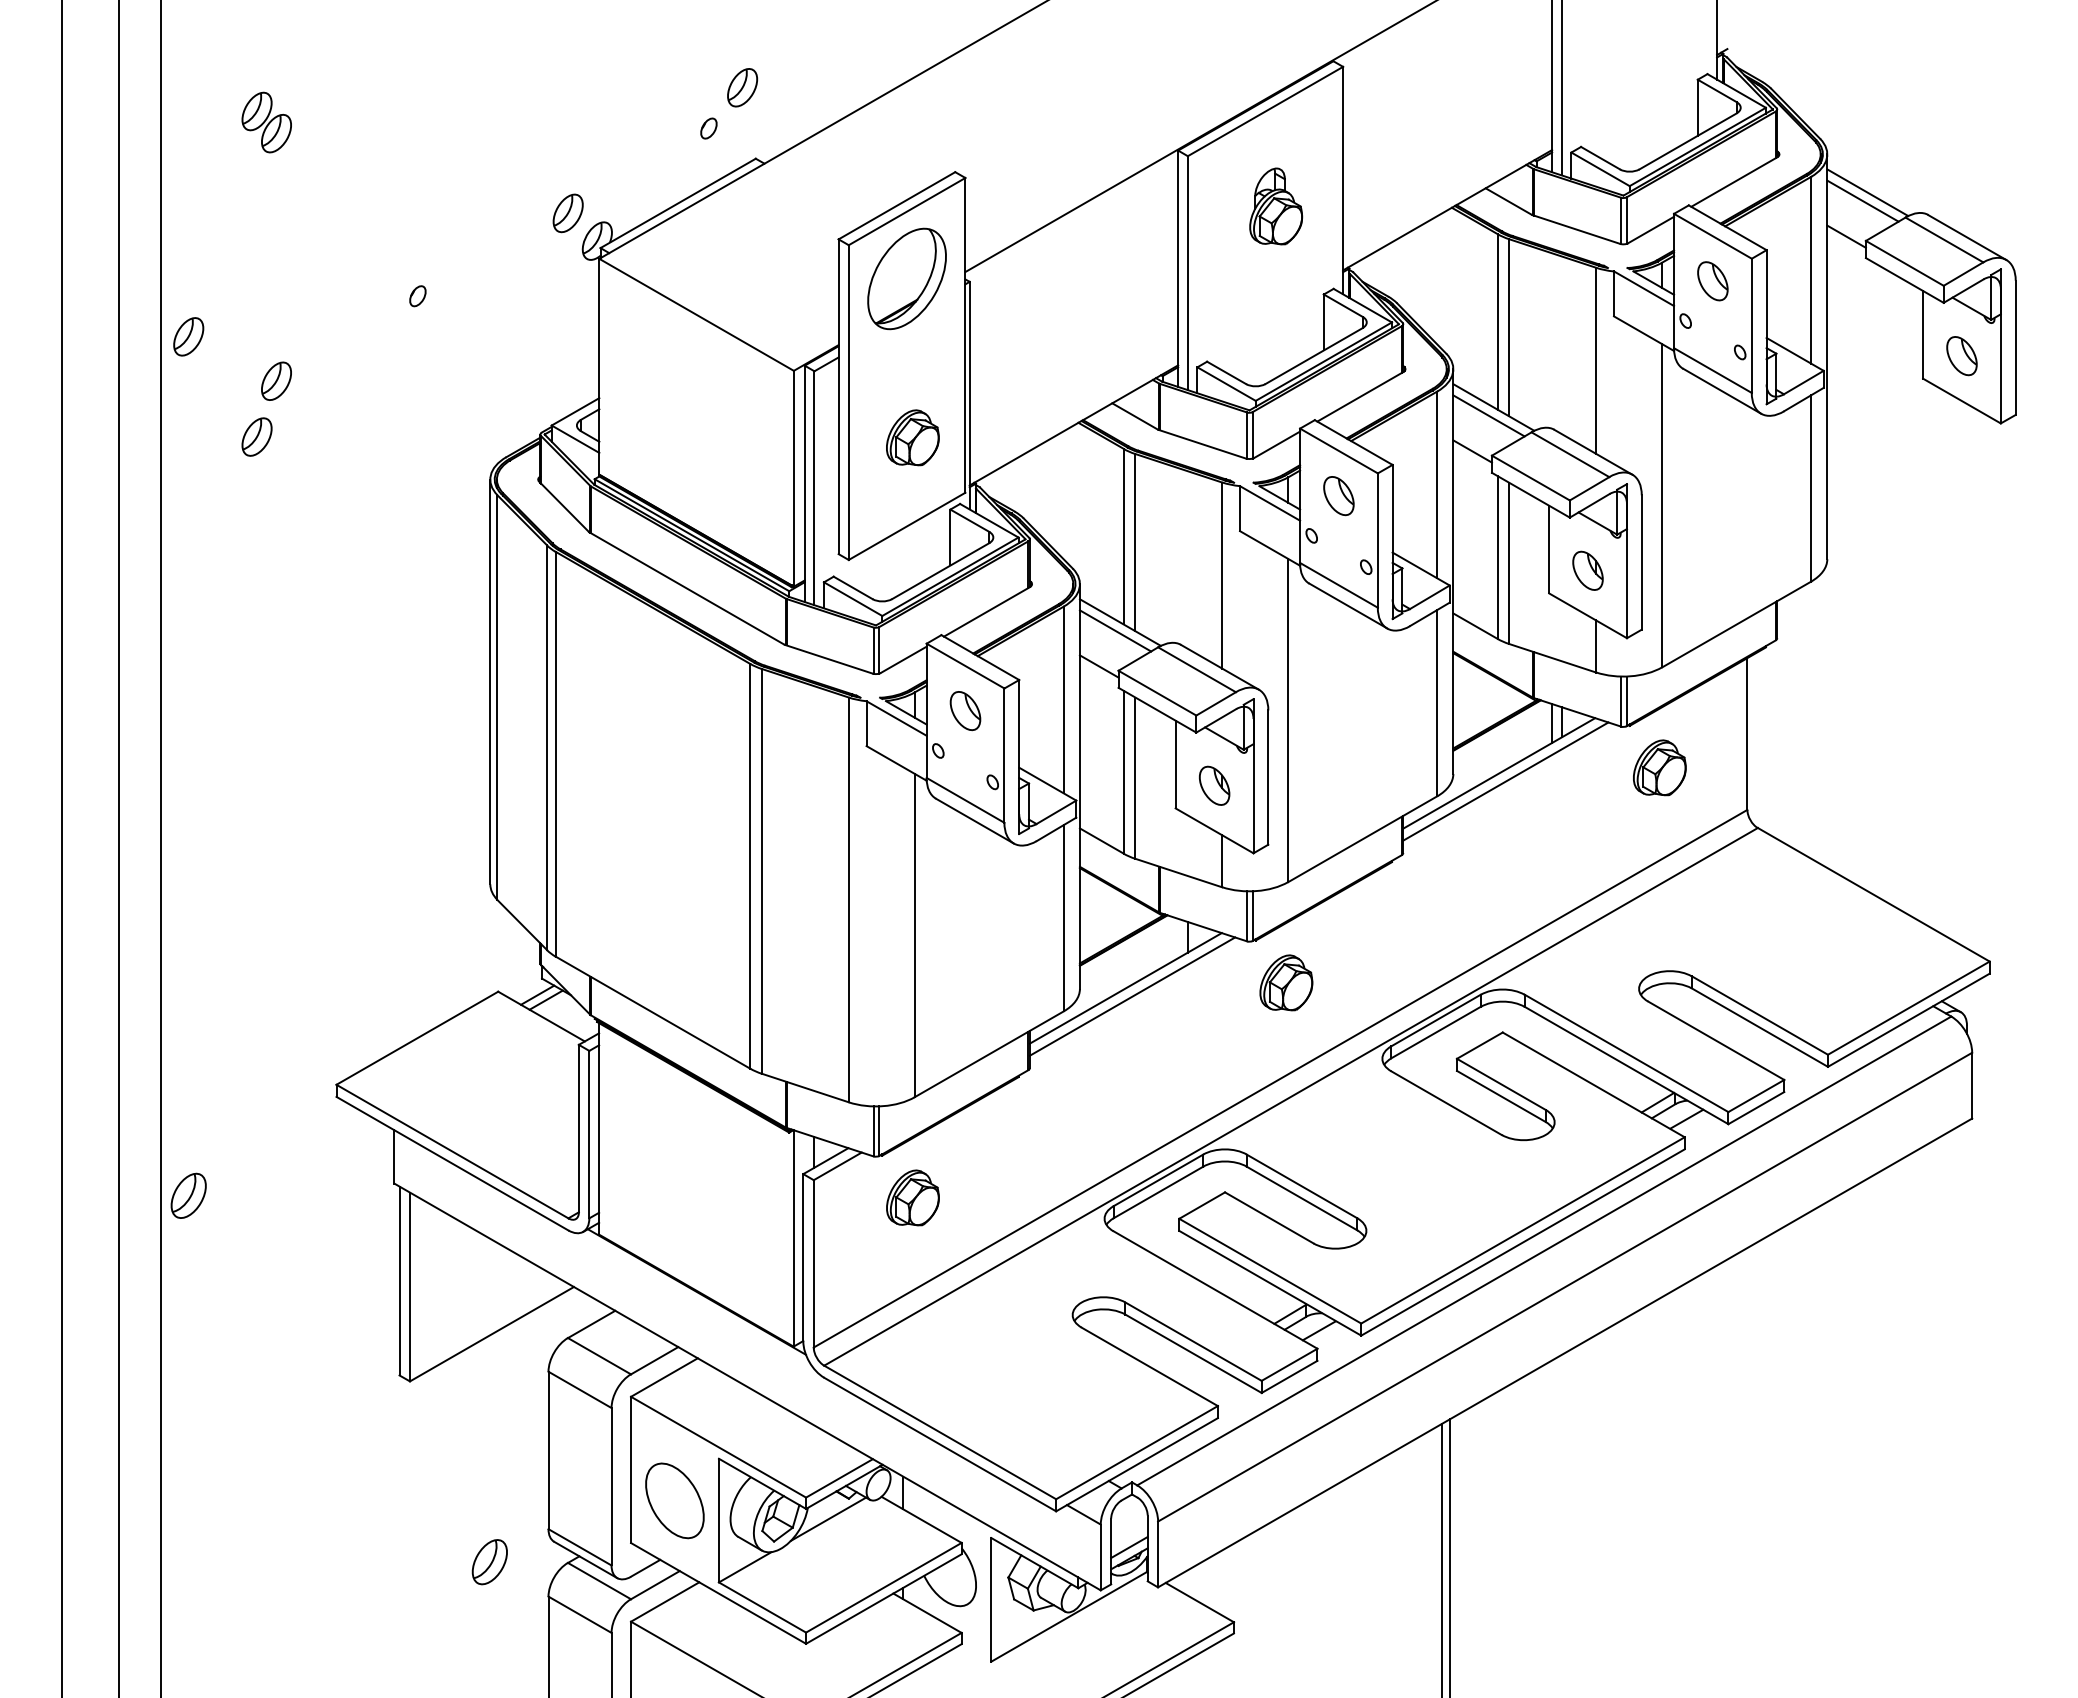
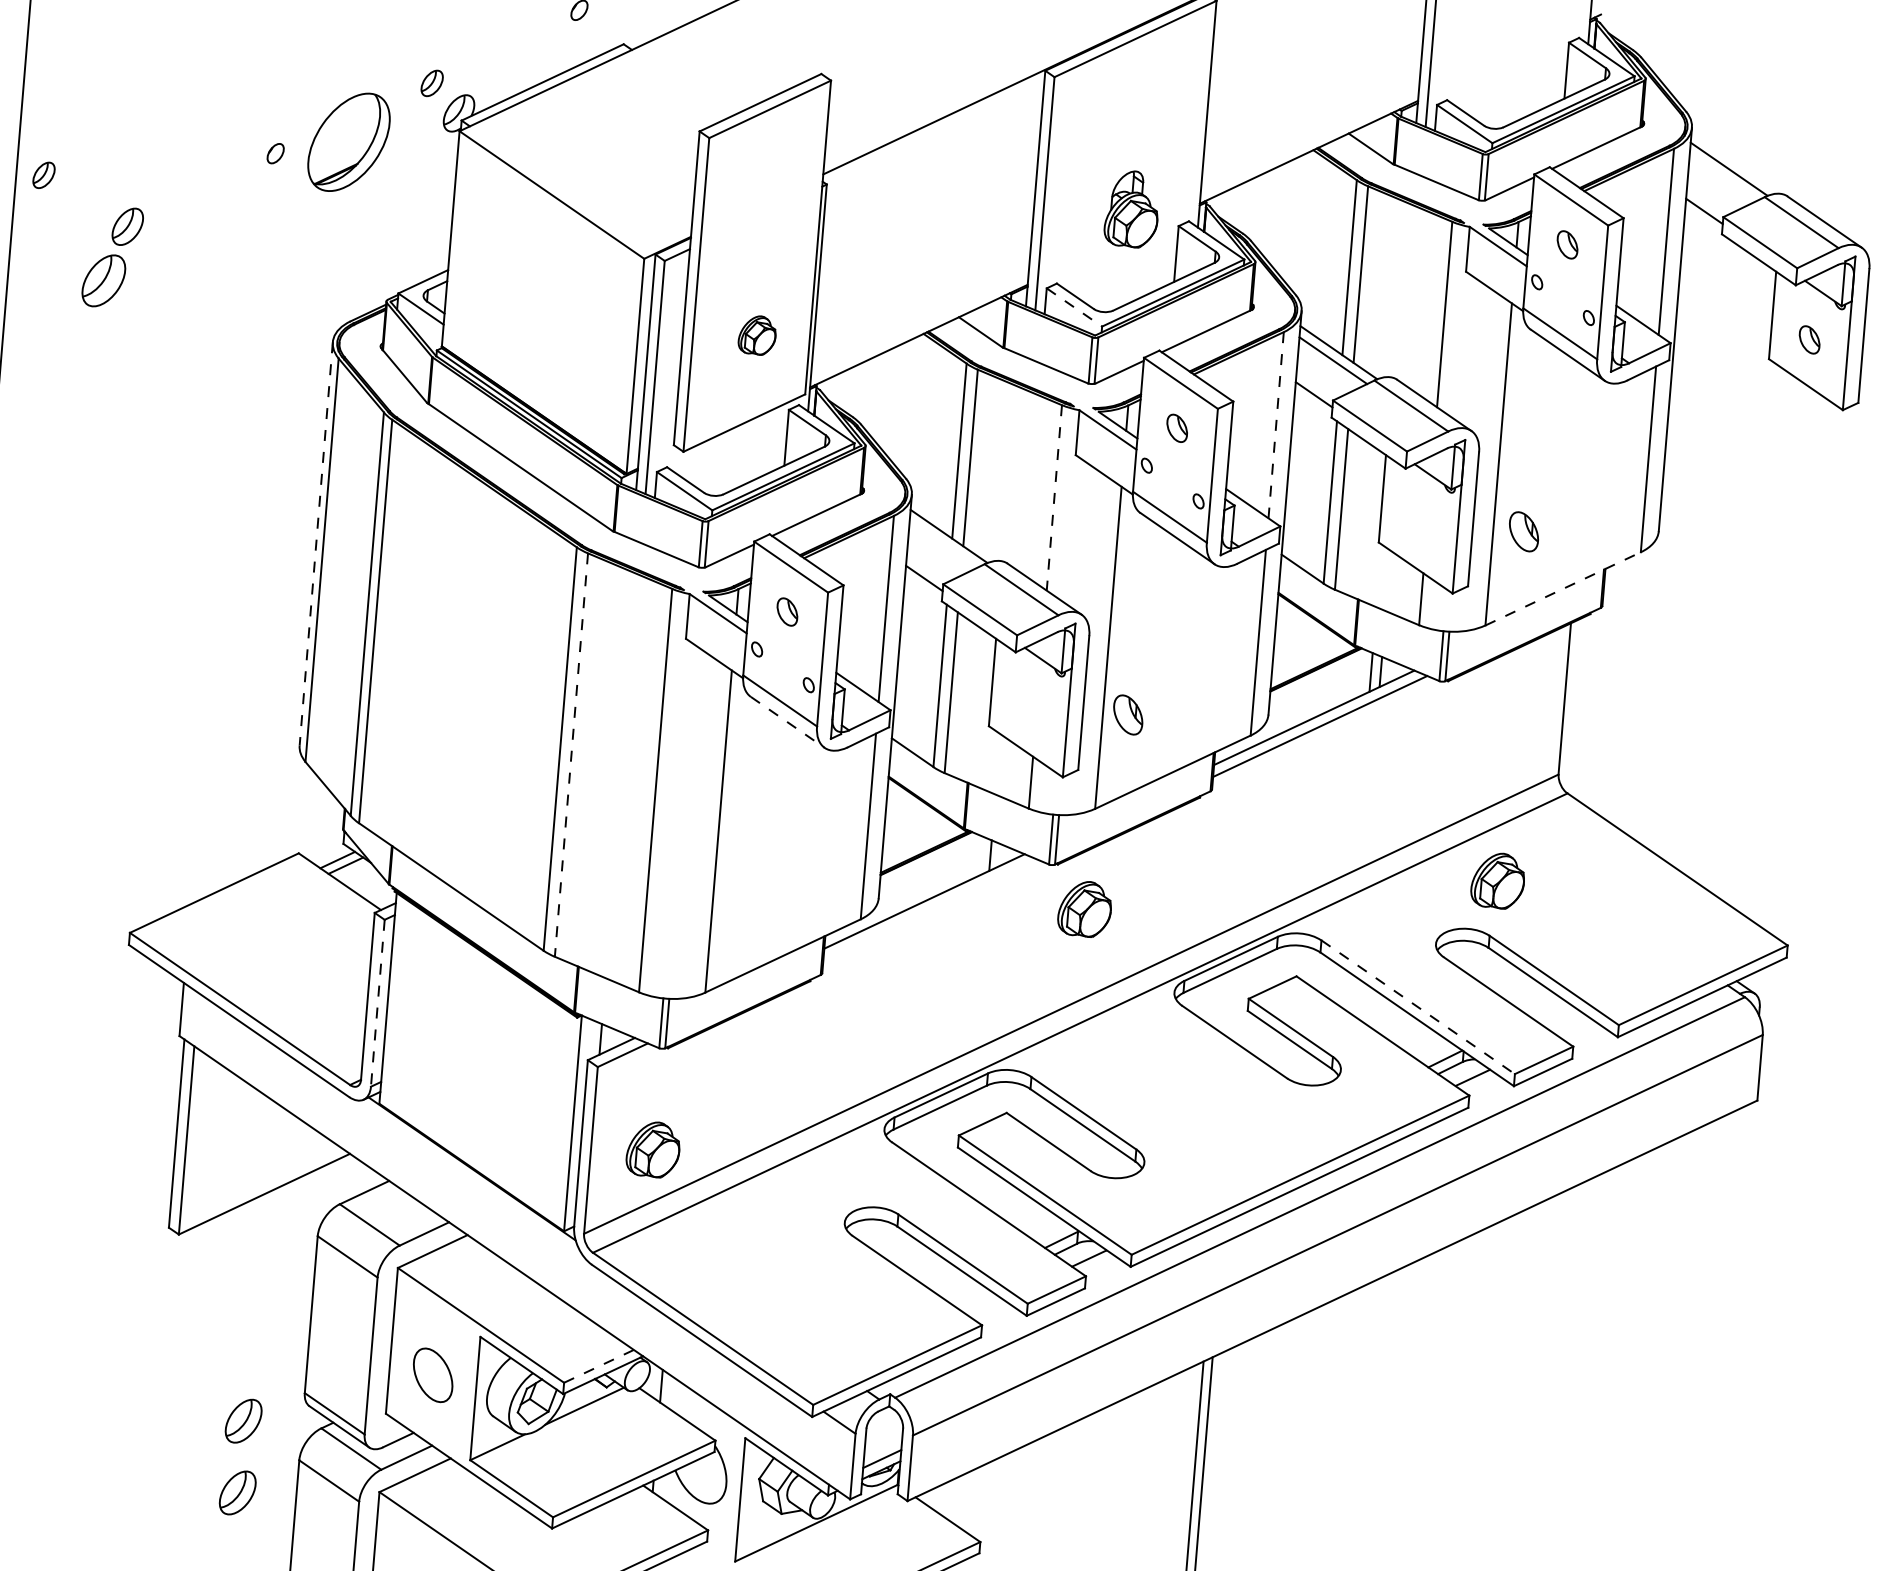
line: (1862, 200) -> (1723, 176), removed
part: (1276, 206) -> (1132, 209), moved
part: (567, 213) -> (431, 83), size x0.7
part: (906, 278) -> (348, 141), moved
part: (1712, 281) -> (1567, 245), size x0.7
part: (188, 336) -> (43, 174), size x0.7
part: (1961, 356) -> (1809, 340), size x0.7
line: (1226, 384) -> (1074, 307), solid -> dashed
part: (256, 436) -> (103, 280), size x1.4
part: (912, 437) -> (757, 334), size x0.7
line: (1437, 485) -> (1276, 425), solid -> dashed
part: (1338, 496) -> (1176, 428), size x0.7
part: (1587, 570) -> (1523, 531), moved
line: (1222, 576) -> (1054, 498), solid -> dashed
line: (1736, 624) -> (1562, 588), solid -> dashed
line: (1115, 630) -> (943, 543), removed
line: (490, 682) -> (316, 544), solid -> dashed
part: (965, 711) -> (787, 612), size x0.7
part: (1659, 767) -> (1497, 880), moved
part: (1214, 785) -> (1128, 714), moved
line: (974, 821) -> (787, 722), solid -> dashed
line: (761, 871) -> (570, 755), solid -> dashed
line: (1132, 996) -> (930, 910), removed
line: (1626, 1053) -> (1418, 1007), solid -> dashed
line: (589, 1134) -> (378, 1003), solid -> dashed
part: (912, 1197) -> (652, 1149), moved
line: (839, 1478) -> (598, 1366), solid -> dashed
part: (674, 1500) -> (432, 1374), size x0.7
part: (489, 1634) -> (237, 1493), added

